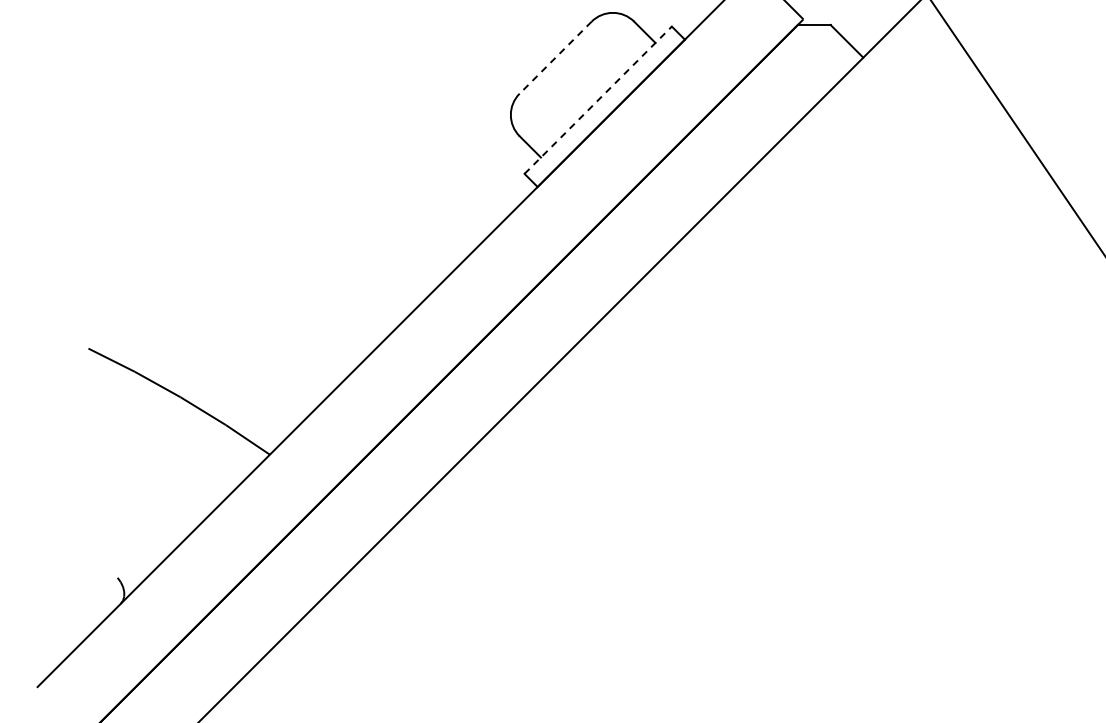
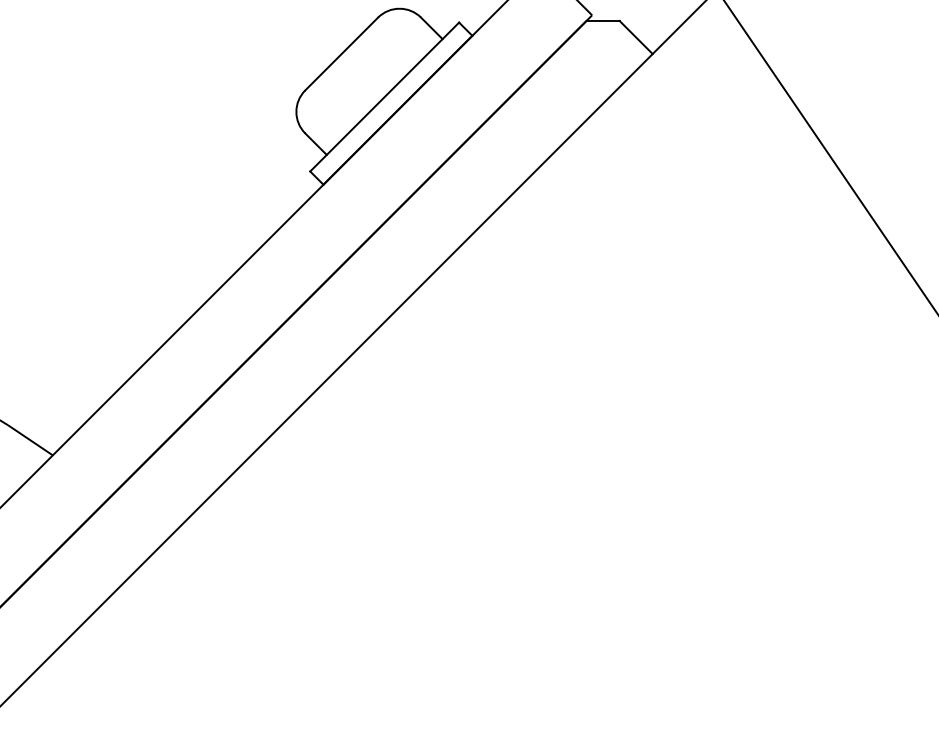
line: (555, 57) -> (341, 53), dashed -> solid
line: (598, 99) -> (384, 96), dashed -> solid

